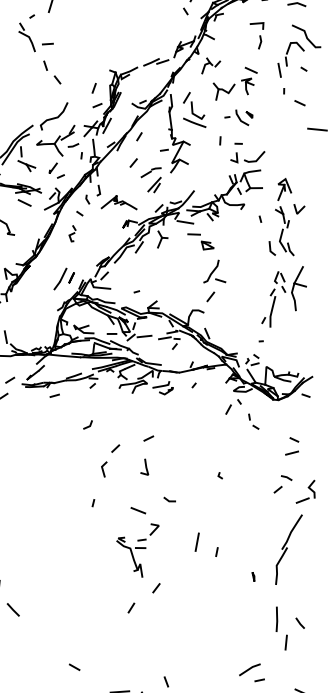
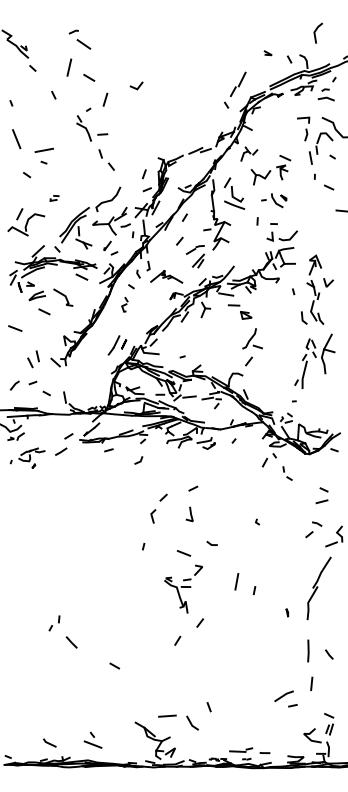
part: (257, 35) -> (303, 128), moved
line: (87, 426) -> (138, 461), moved
line: (285, 642) -> (311, 683), moved
line: (74, 666) -> (114, 665), moved

